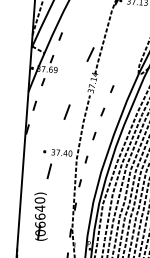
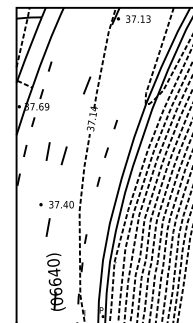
line: (53, 107) -> (47, 151), added
line: (85, 159) -> (90, 210), removed
part: (40, 216) -> (55, 281), moved

